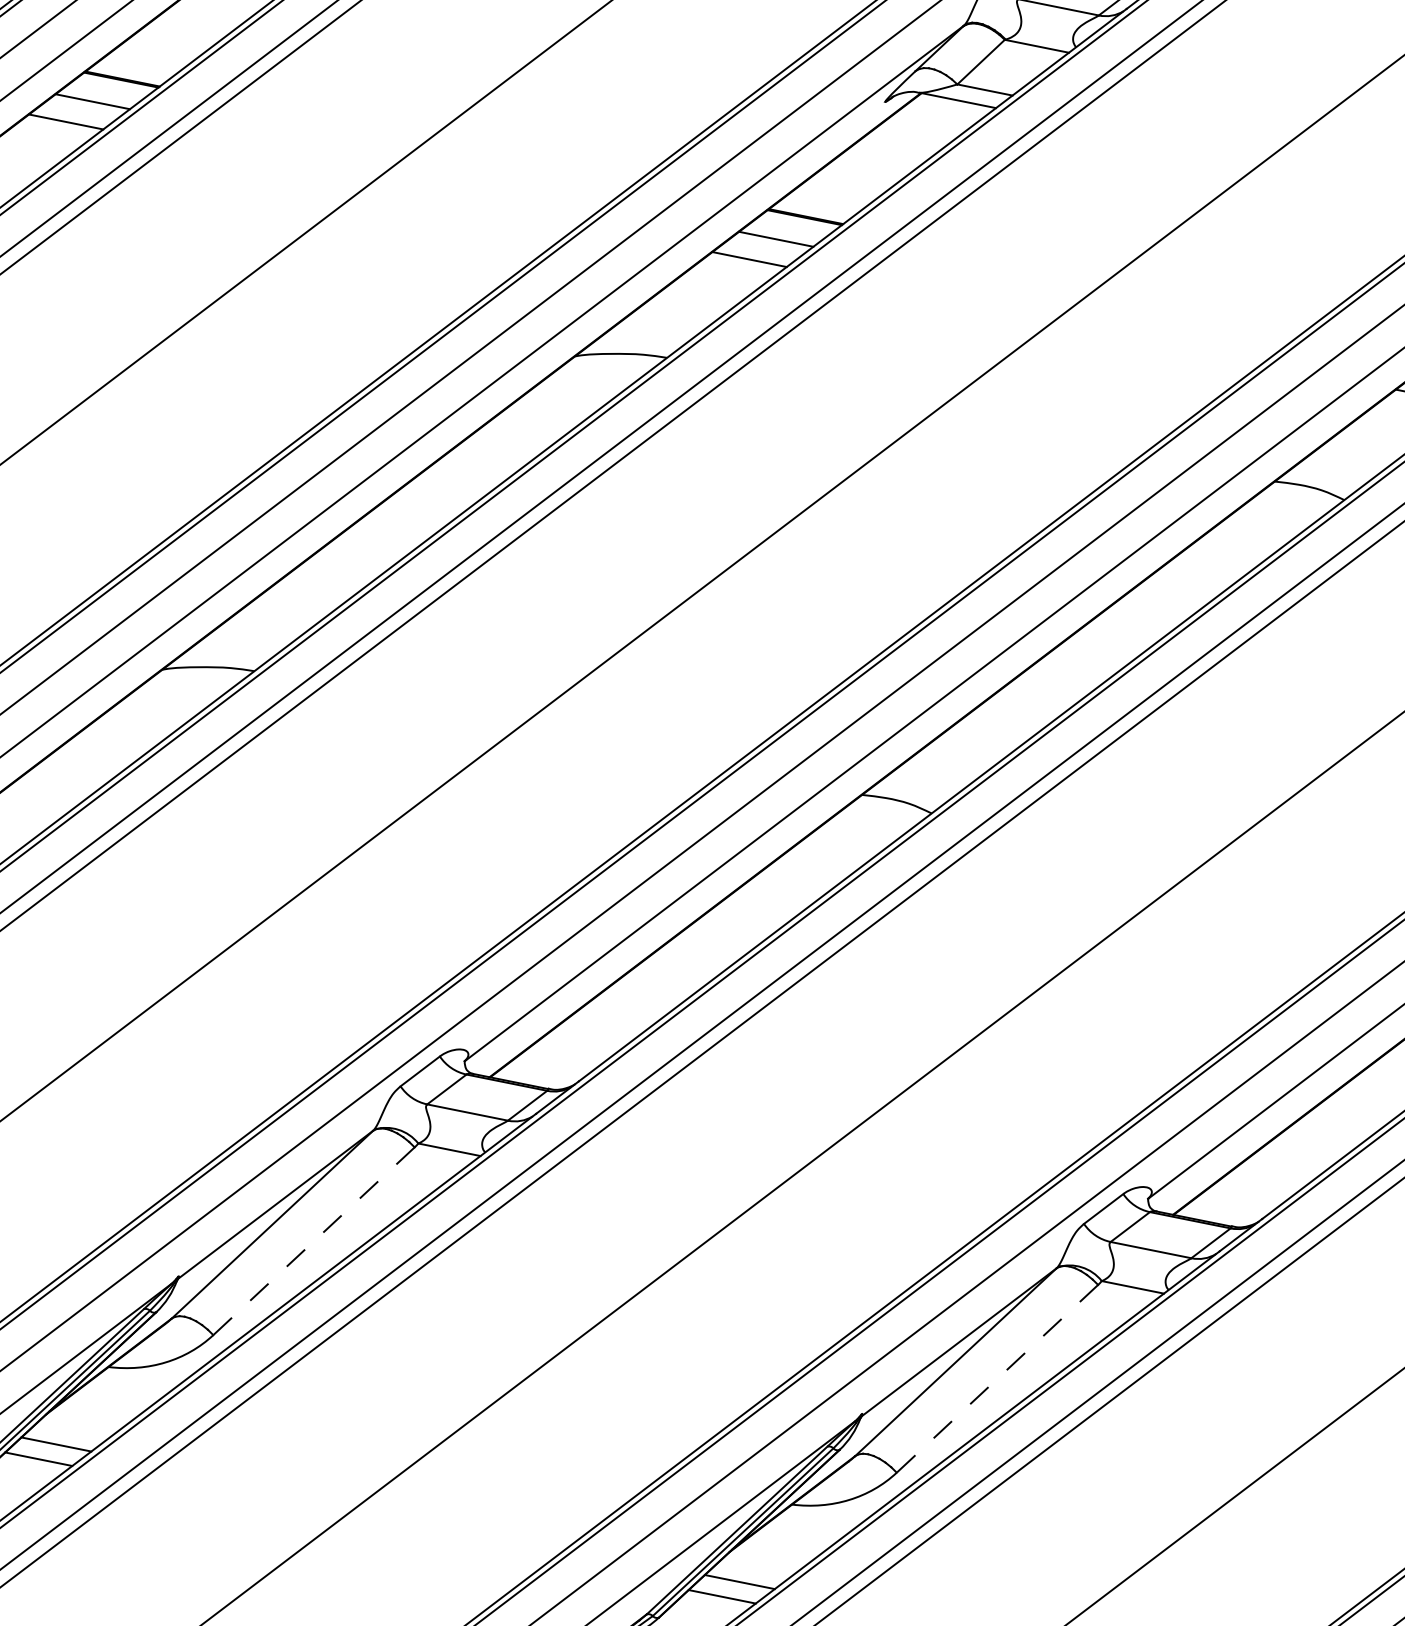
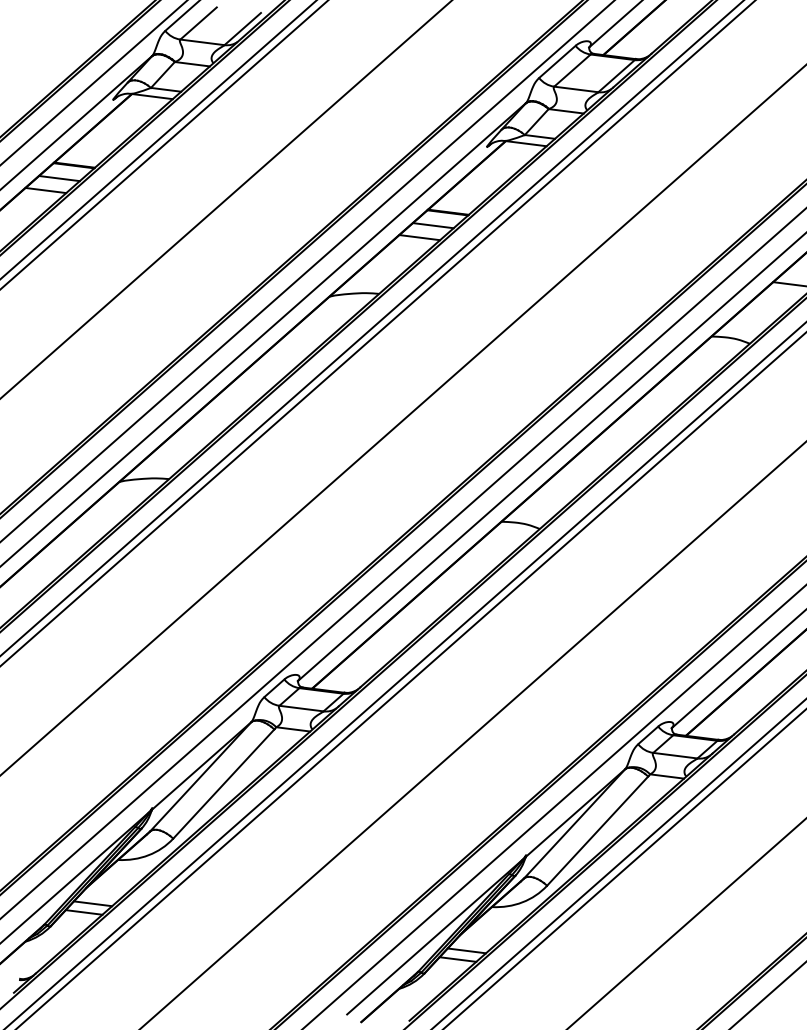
line: (313, 1242) -> (223, 784), dashed -> solid
line: (997, 1379) -> (597, 831), dashed -> solid

